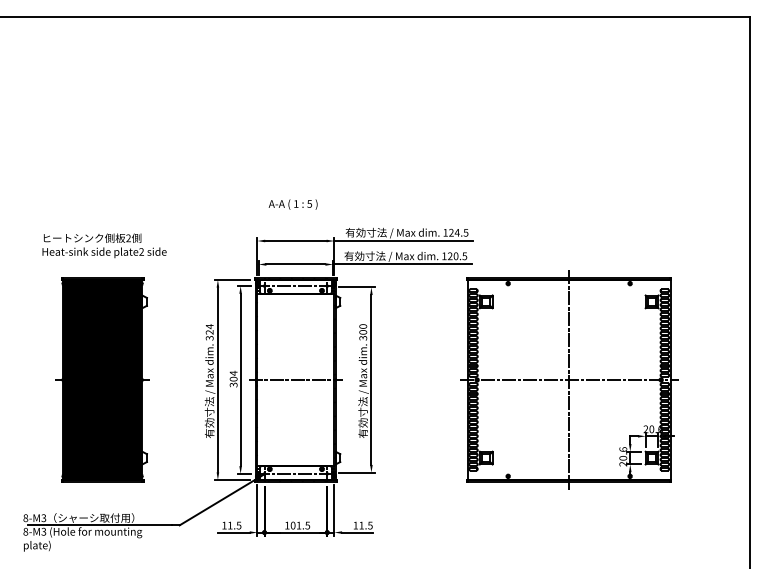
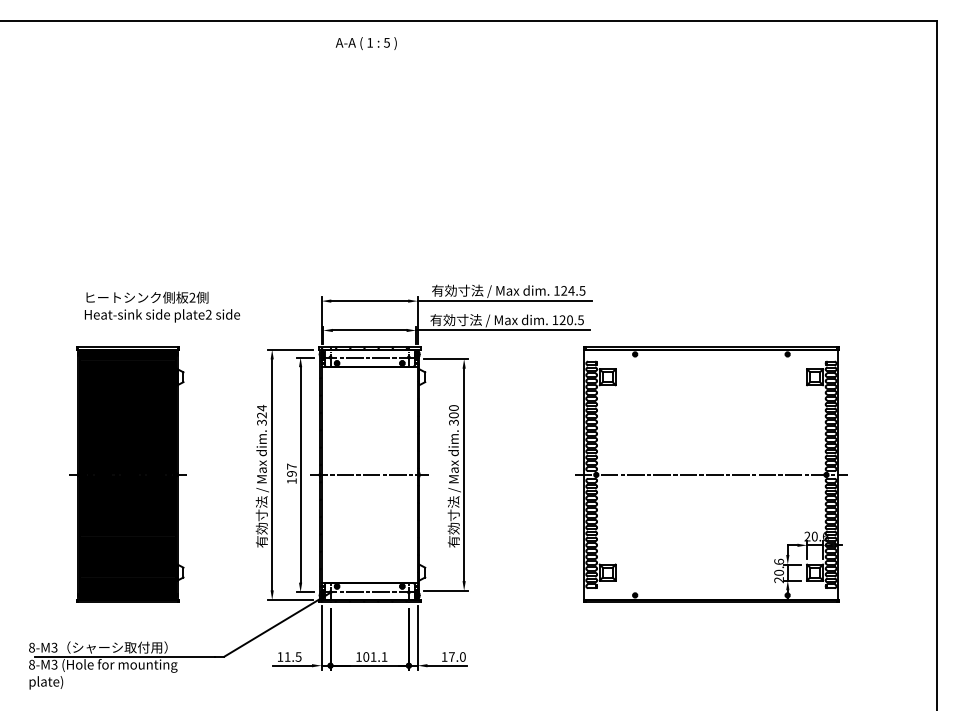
text: (292, 204) -> (365, 43), moved
text: (104, 245) -> (162, 306), moved
text: (233, 378) -> (291, 473), 304 -> 197
line: (569, 379) -> (711, 474), removed
text: (307, 525) -> (384, 656), 101.5 -> 101.1
text: (366, 525) -> (457, 656), 11.5 -> 17.0

